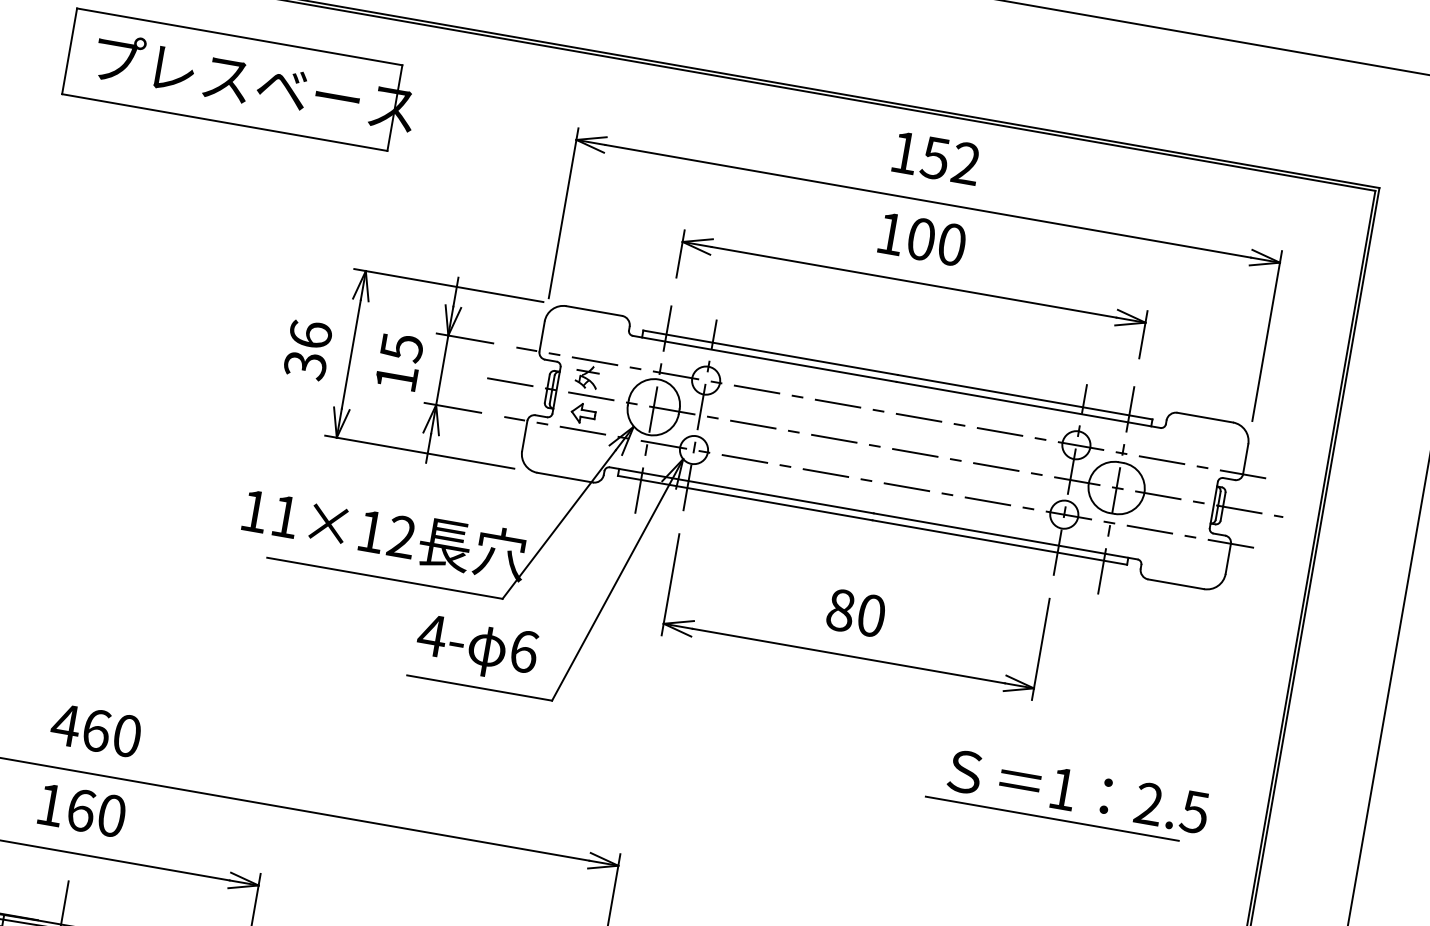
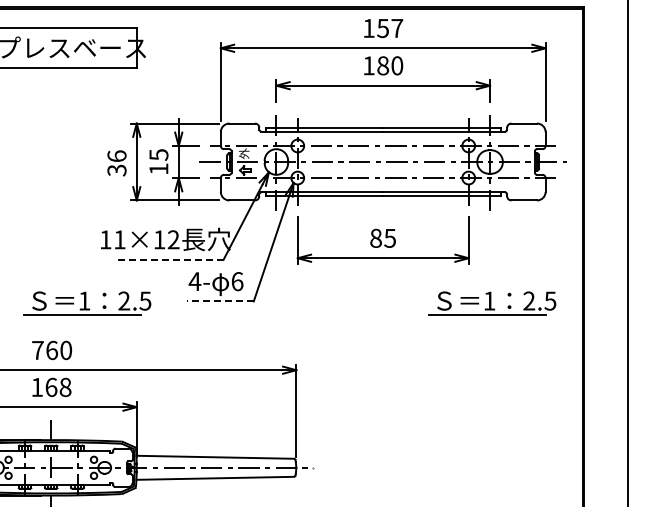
text: (966, 161) -> (397, 27), 152 -> 157
text: (922, 238) -> (383, 65), 100 -> 180
line: (383, 577) -> (168, 259), solid -> dashed
text: (872, 613) -> (390, 237), 80 -> 85
part: (191, 642) -> (87, 303), added
line: (477, 687) -> (219, 301), solid -> dashed
text: (65, 725) -> (37, 350), 460 -> 760
text: (111, 815) -> (65, 387), 160 -> 168

